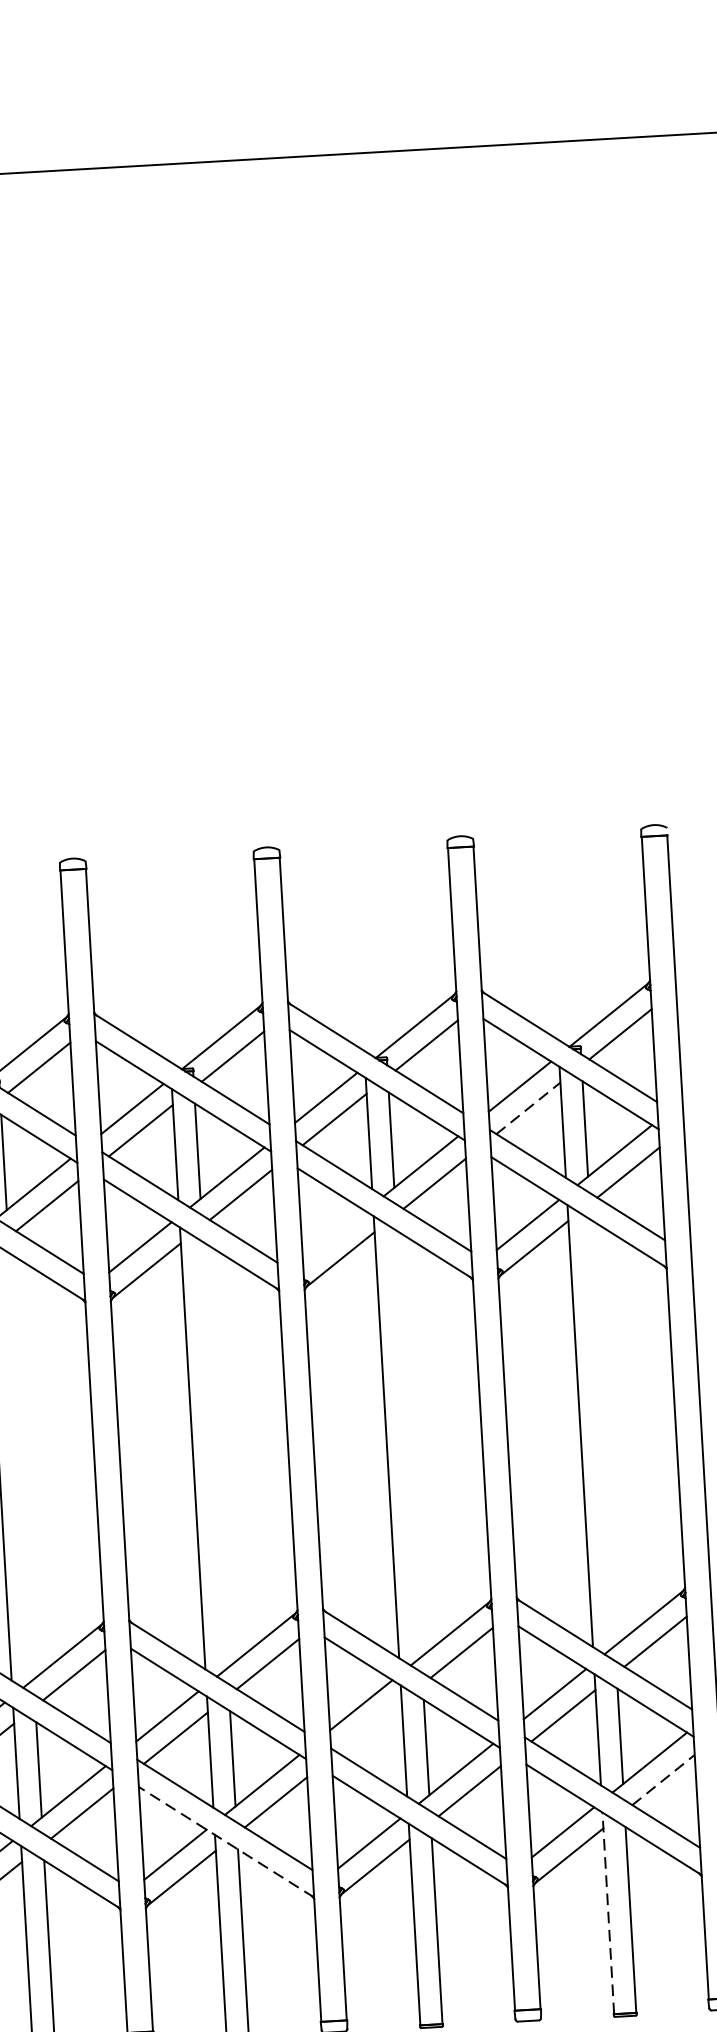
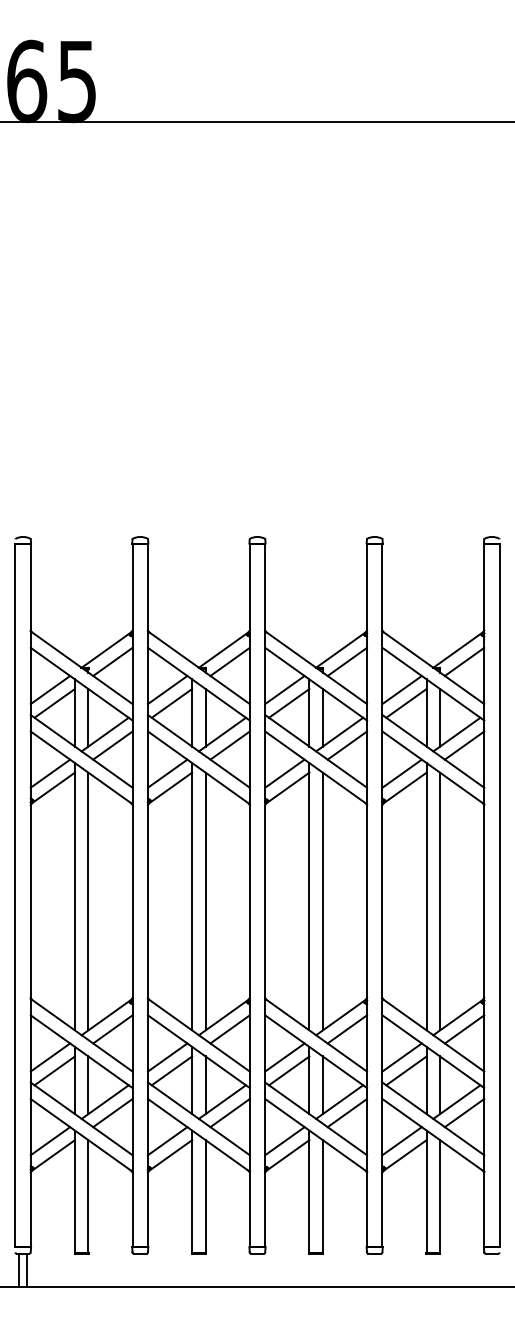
line: (528, 1108) -> (406, 703), dashed -> solid
line: (333, 1235) -> (284, 773), added
line: (603, 1432) -> (440, 901), added
line: (408, 1443) -> (322, 901), added
line: (215, 1454) -> (205, 901), added
line: (21, 1466) -> (88, 901), added
line: (370, 1726) -> (289, 1070), added
line: (663, 1779) -> (464, 1112), dashed -> solid
line: (225, 1842) -> (198, 1135), dashed -> solid
line: (608, 1913) -> (426, 1191), dashed -> solid

